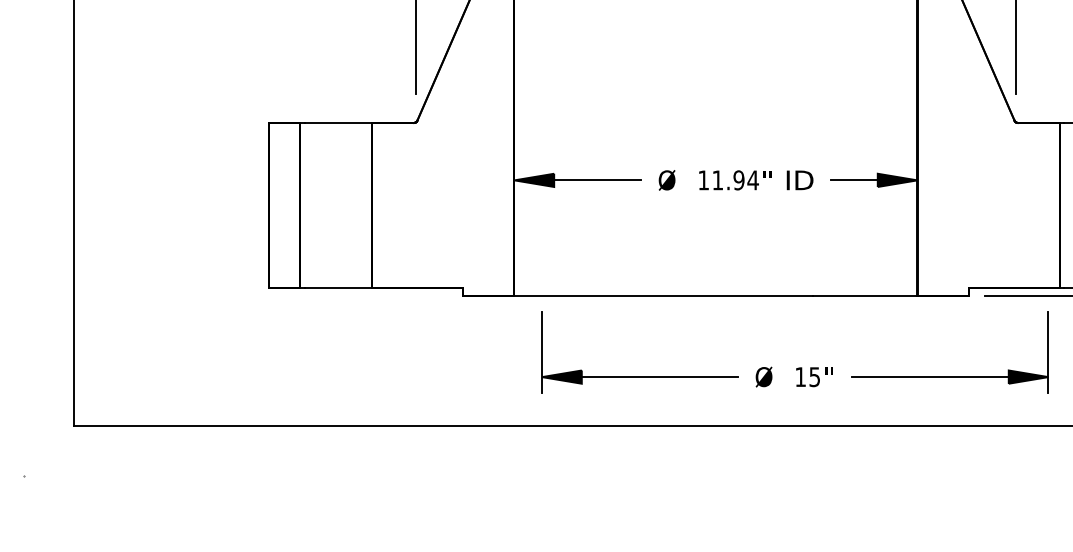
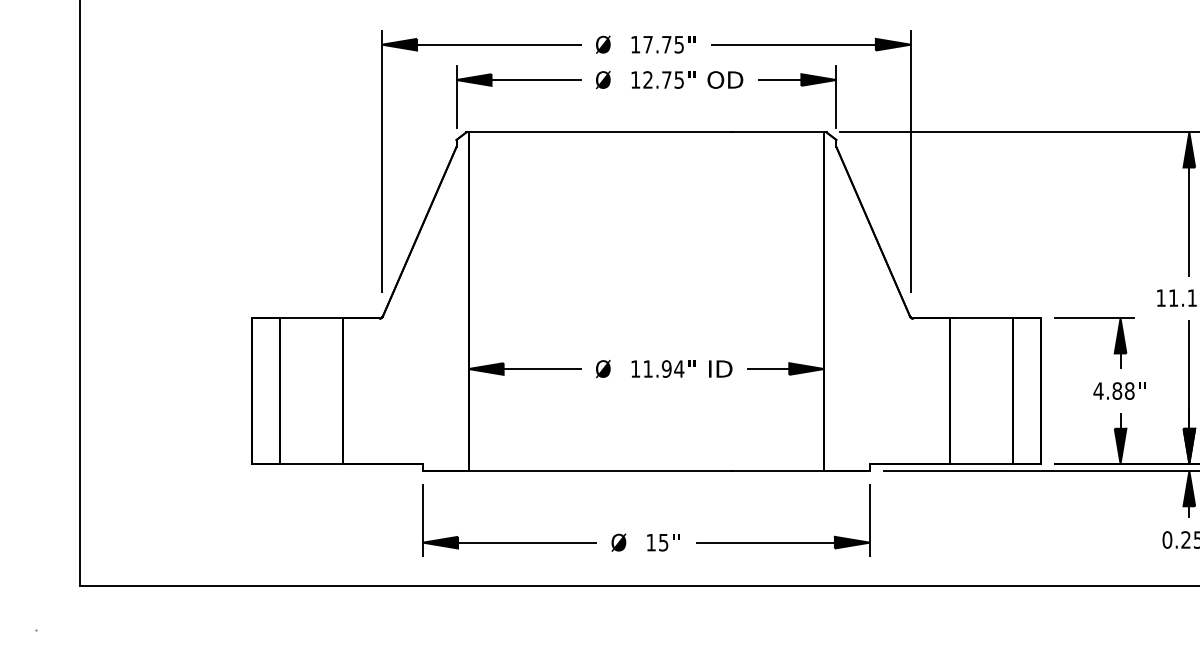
part: (796, 367) -> (647, 534), moved

